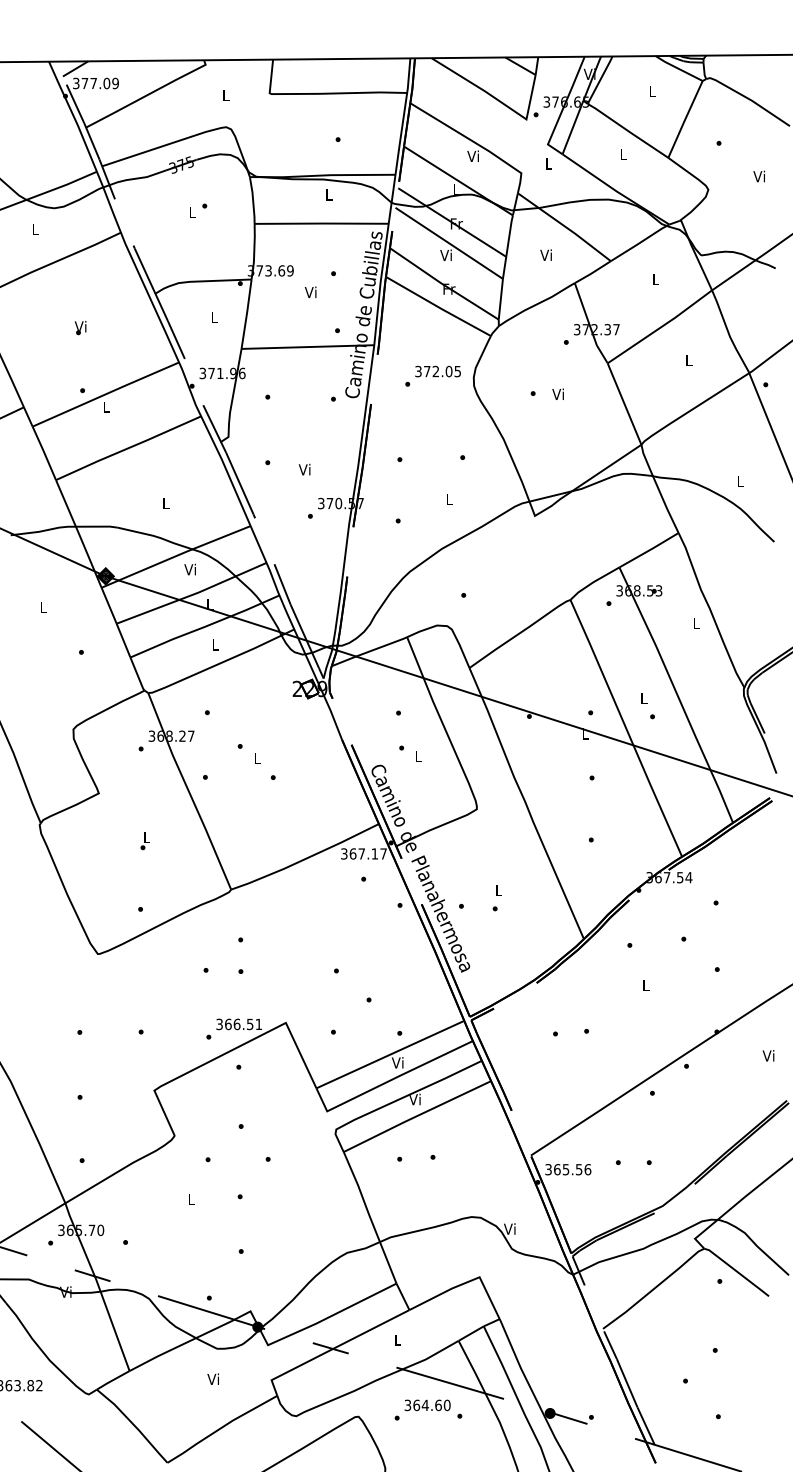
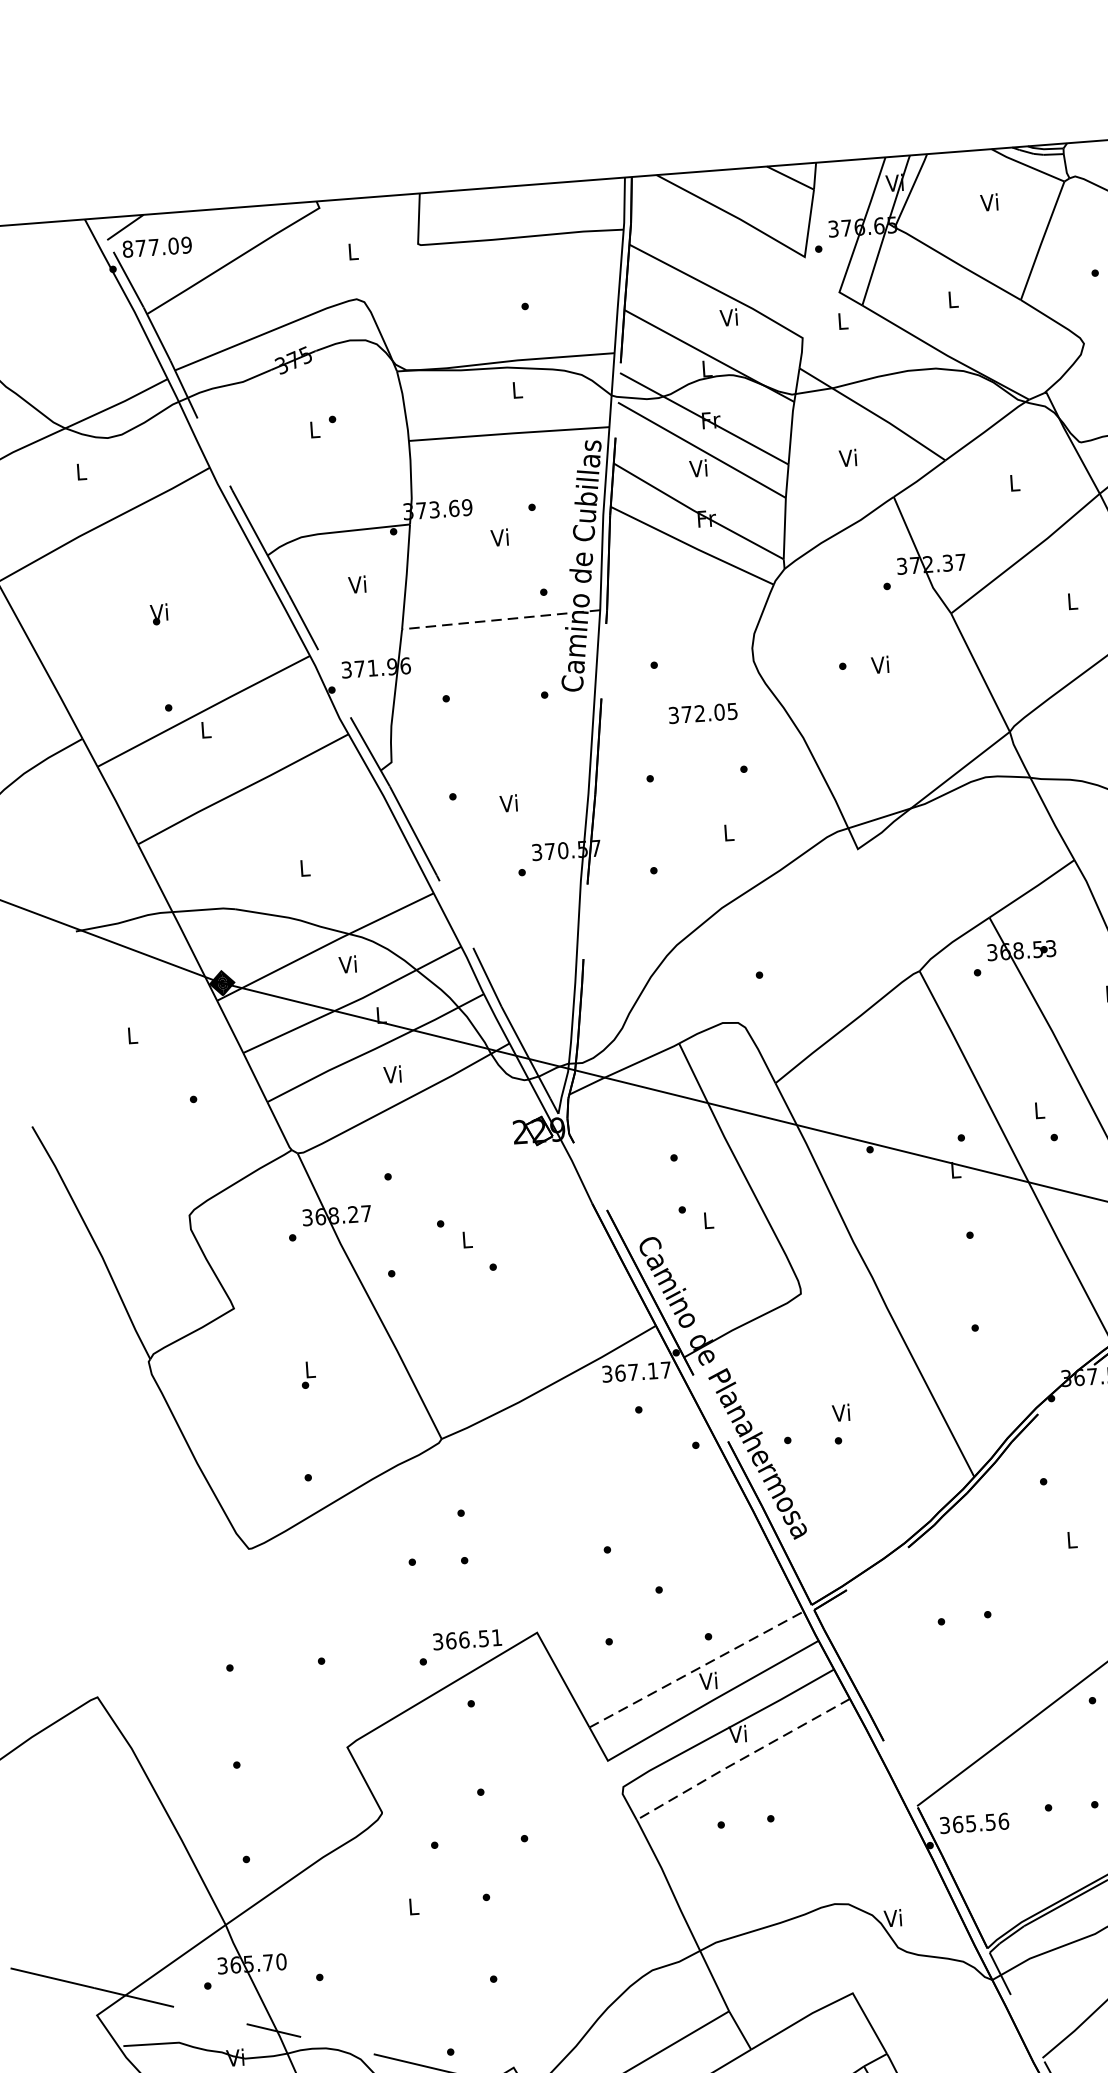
text: (76, 83) -> (128, 249), 377.09 -> 877.09
text: (651, 91) -> (988, 202), L -> Vi
text: (213, 316) -> (356, 583), L -> Vi
line: (307, 347) -> (500, 620), solid -> dashed
text: (437, 371) -> (702, 713), moved
text: (214, 644) -> (391, 1074), L -> Vi
text: (497, 890) -> (840, 1413), L -> Vi
line: (390, 1054) -> (696, 1669), solid -> dashed
line: (416, 1116) -> (741, 1759), solid -> dashed

